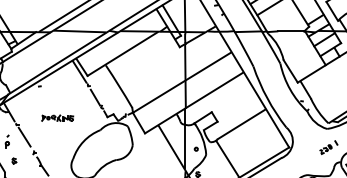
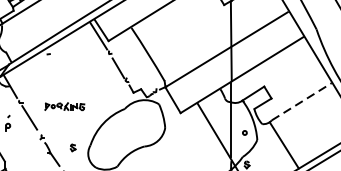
part: (57, 117) -> (64, 105), moved
line: (242, 124) -> (302, 101), solid -> dashed
part: (14, 160) -> (73, 147), moved

